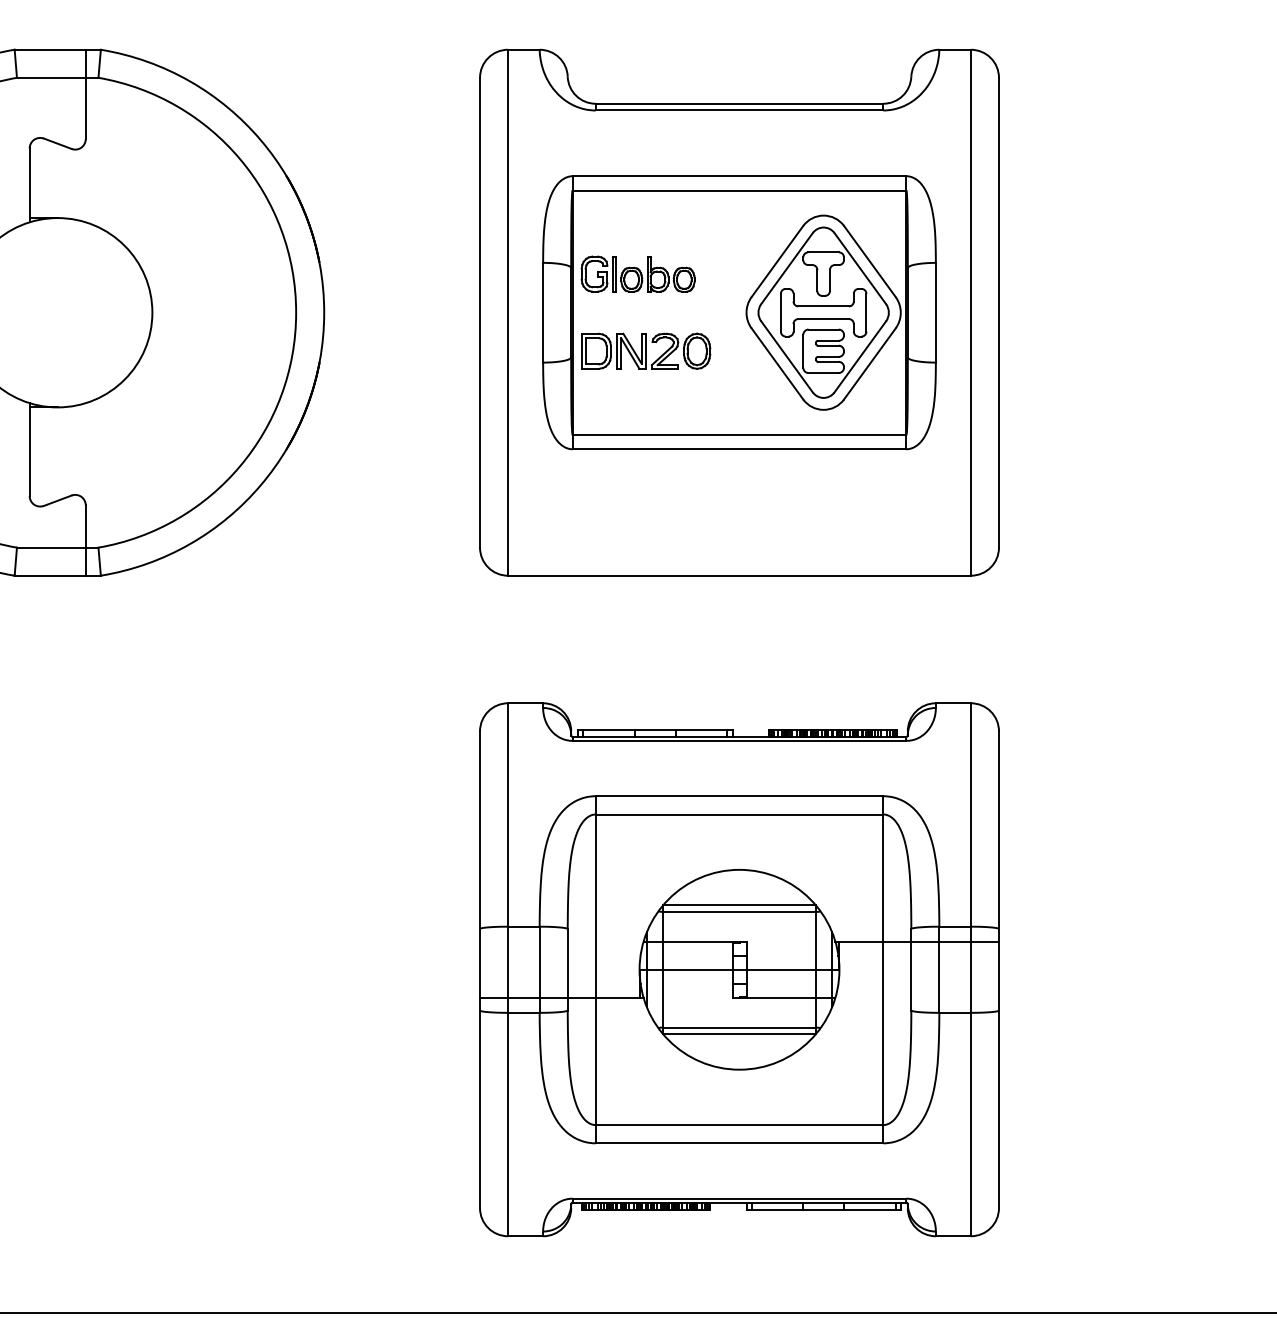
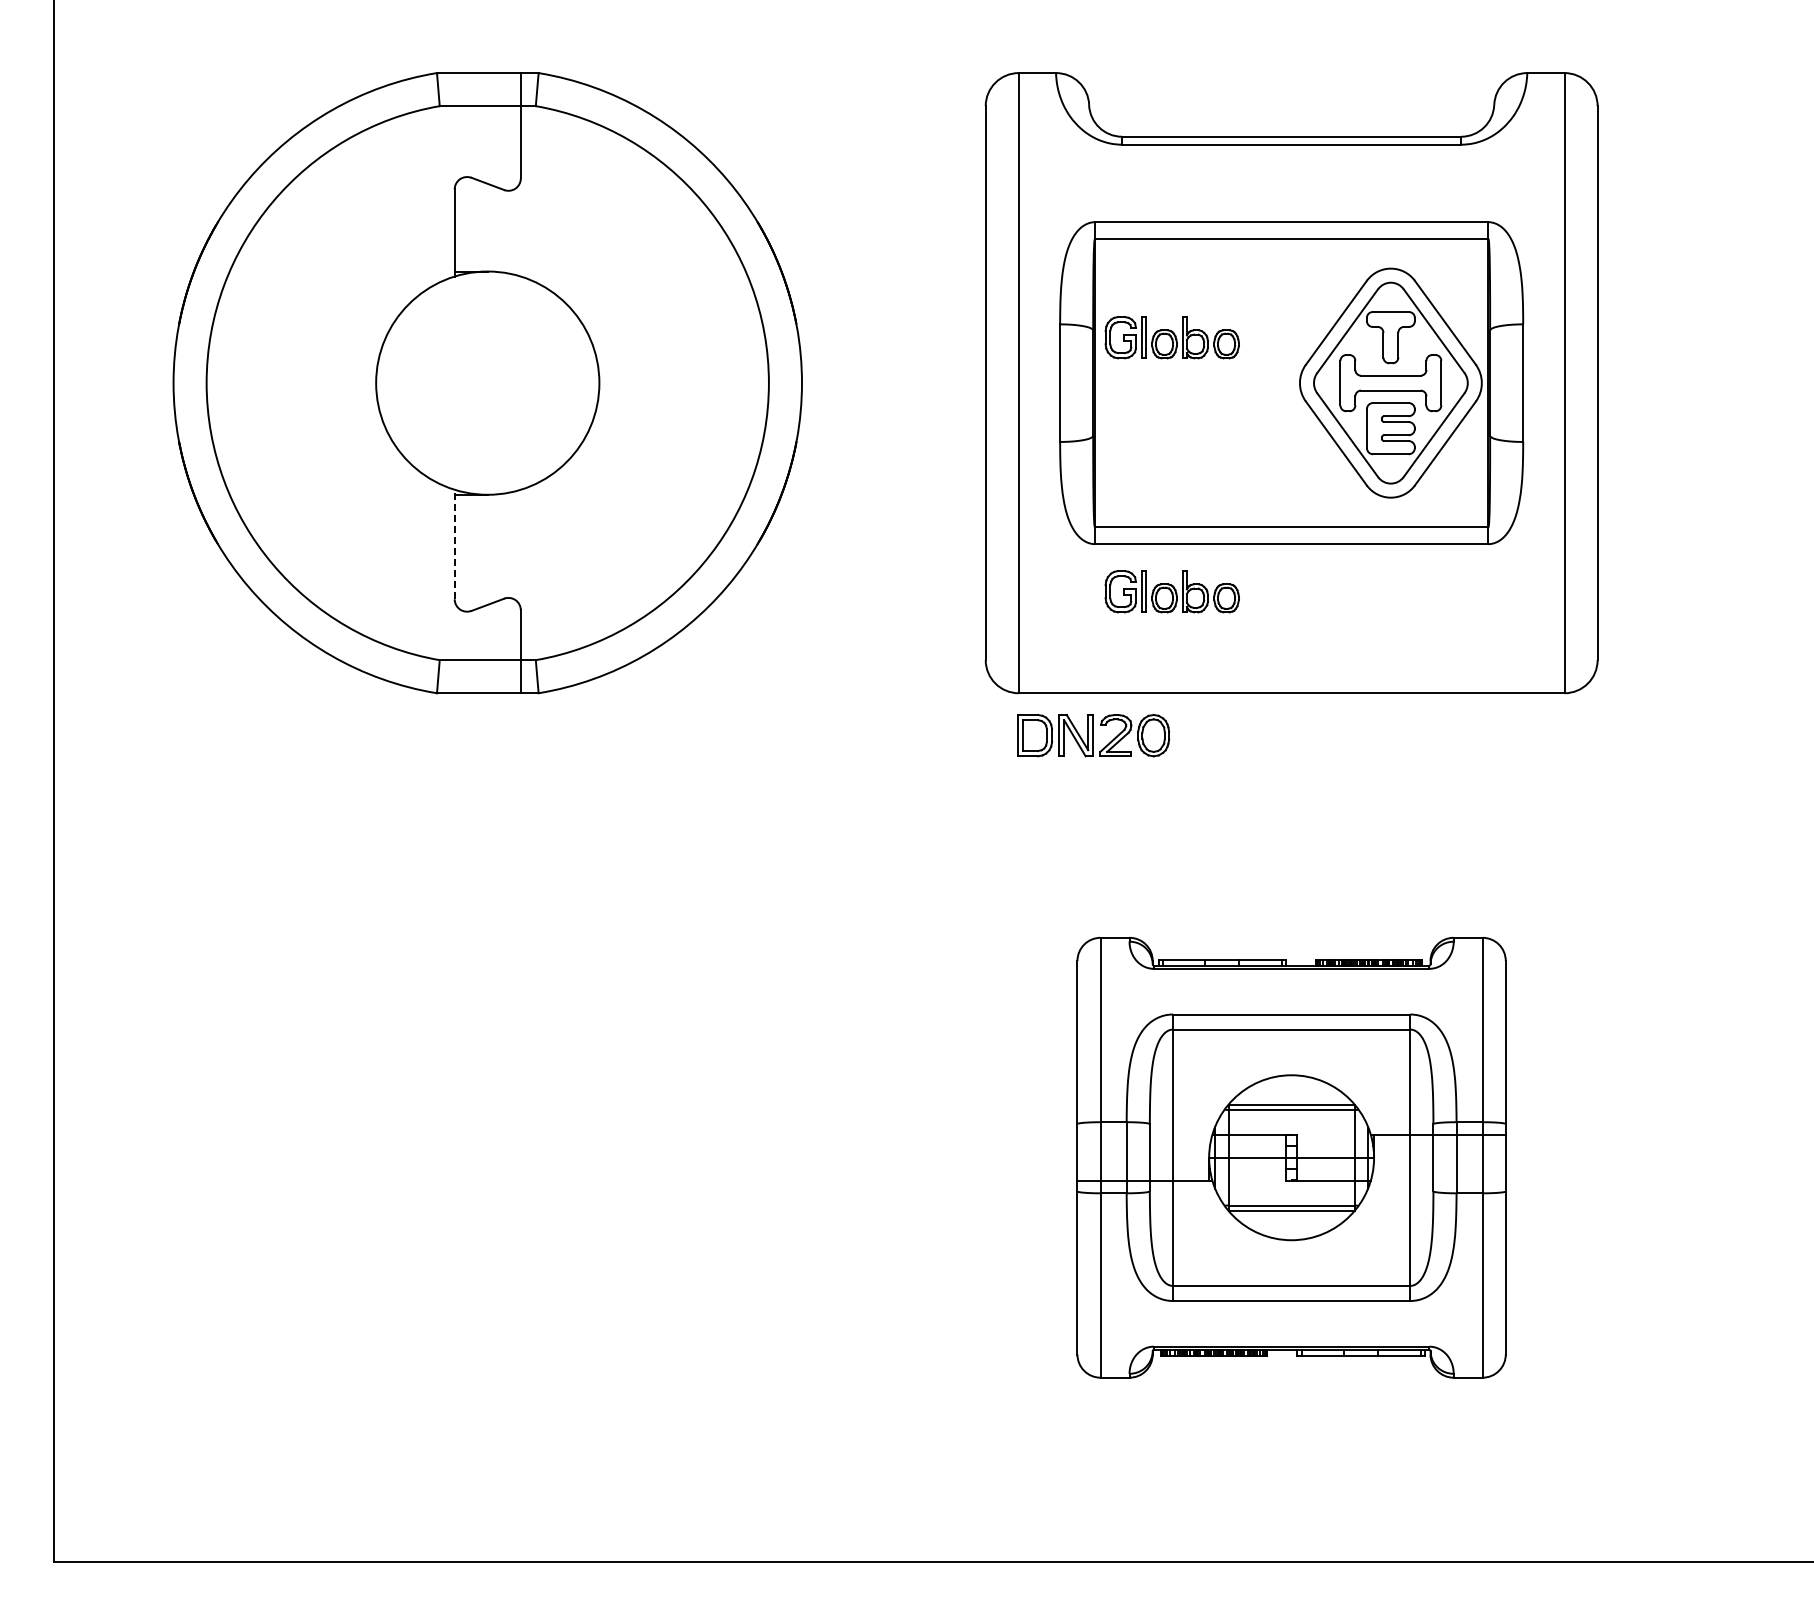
part: (646, 351) -> (1093, 735), moved
line: (29, 449) -> (454, 544), solid -> dashed
part: (637, 489) -> (1171, 591), added
part: (739, 969) -> (1291, 1157), size x0.7

